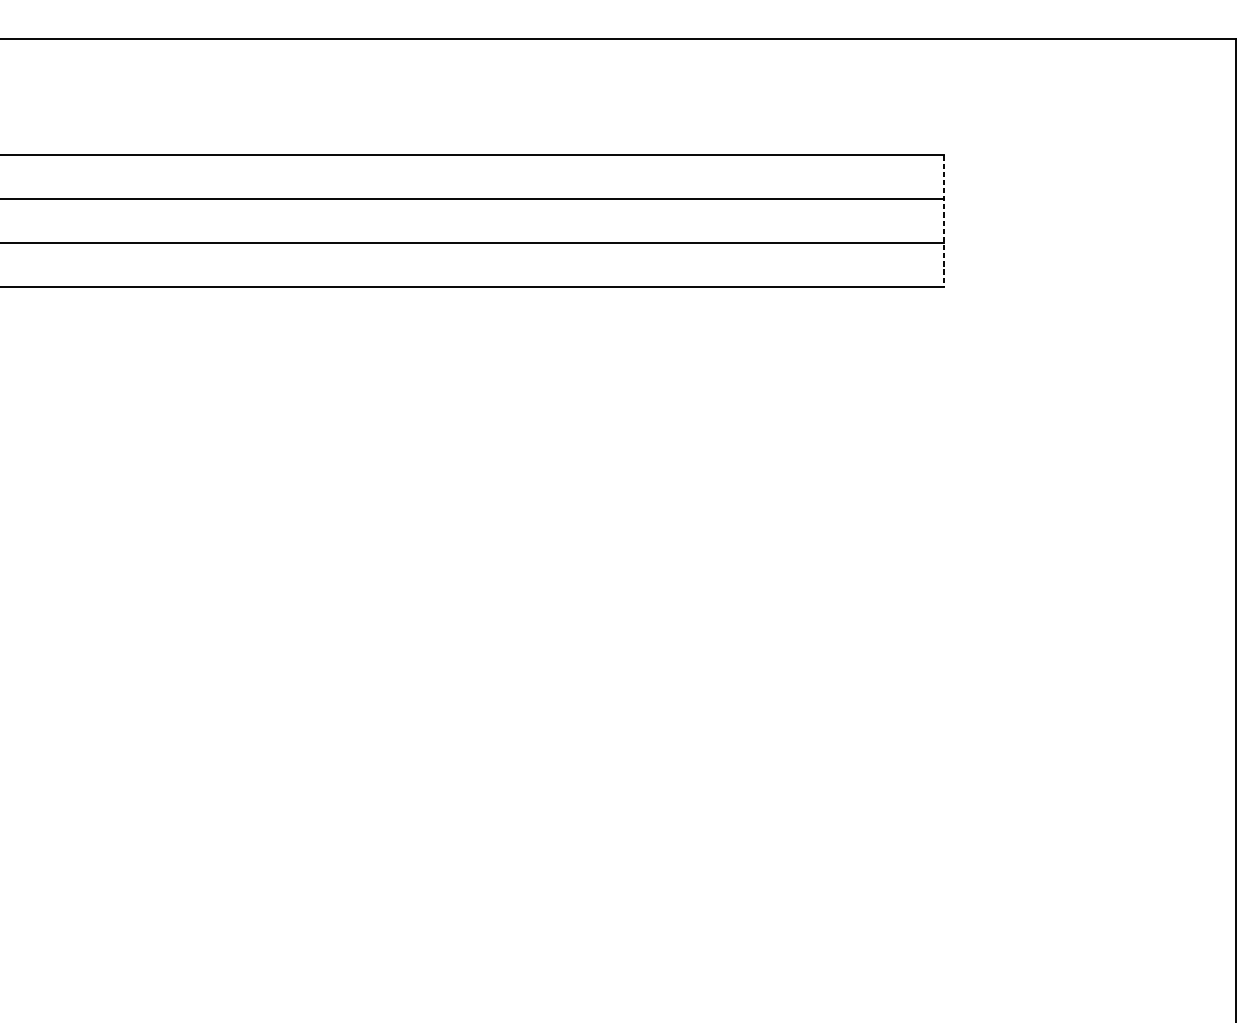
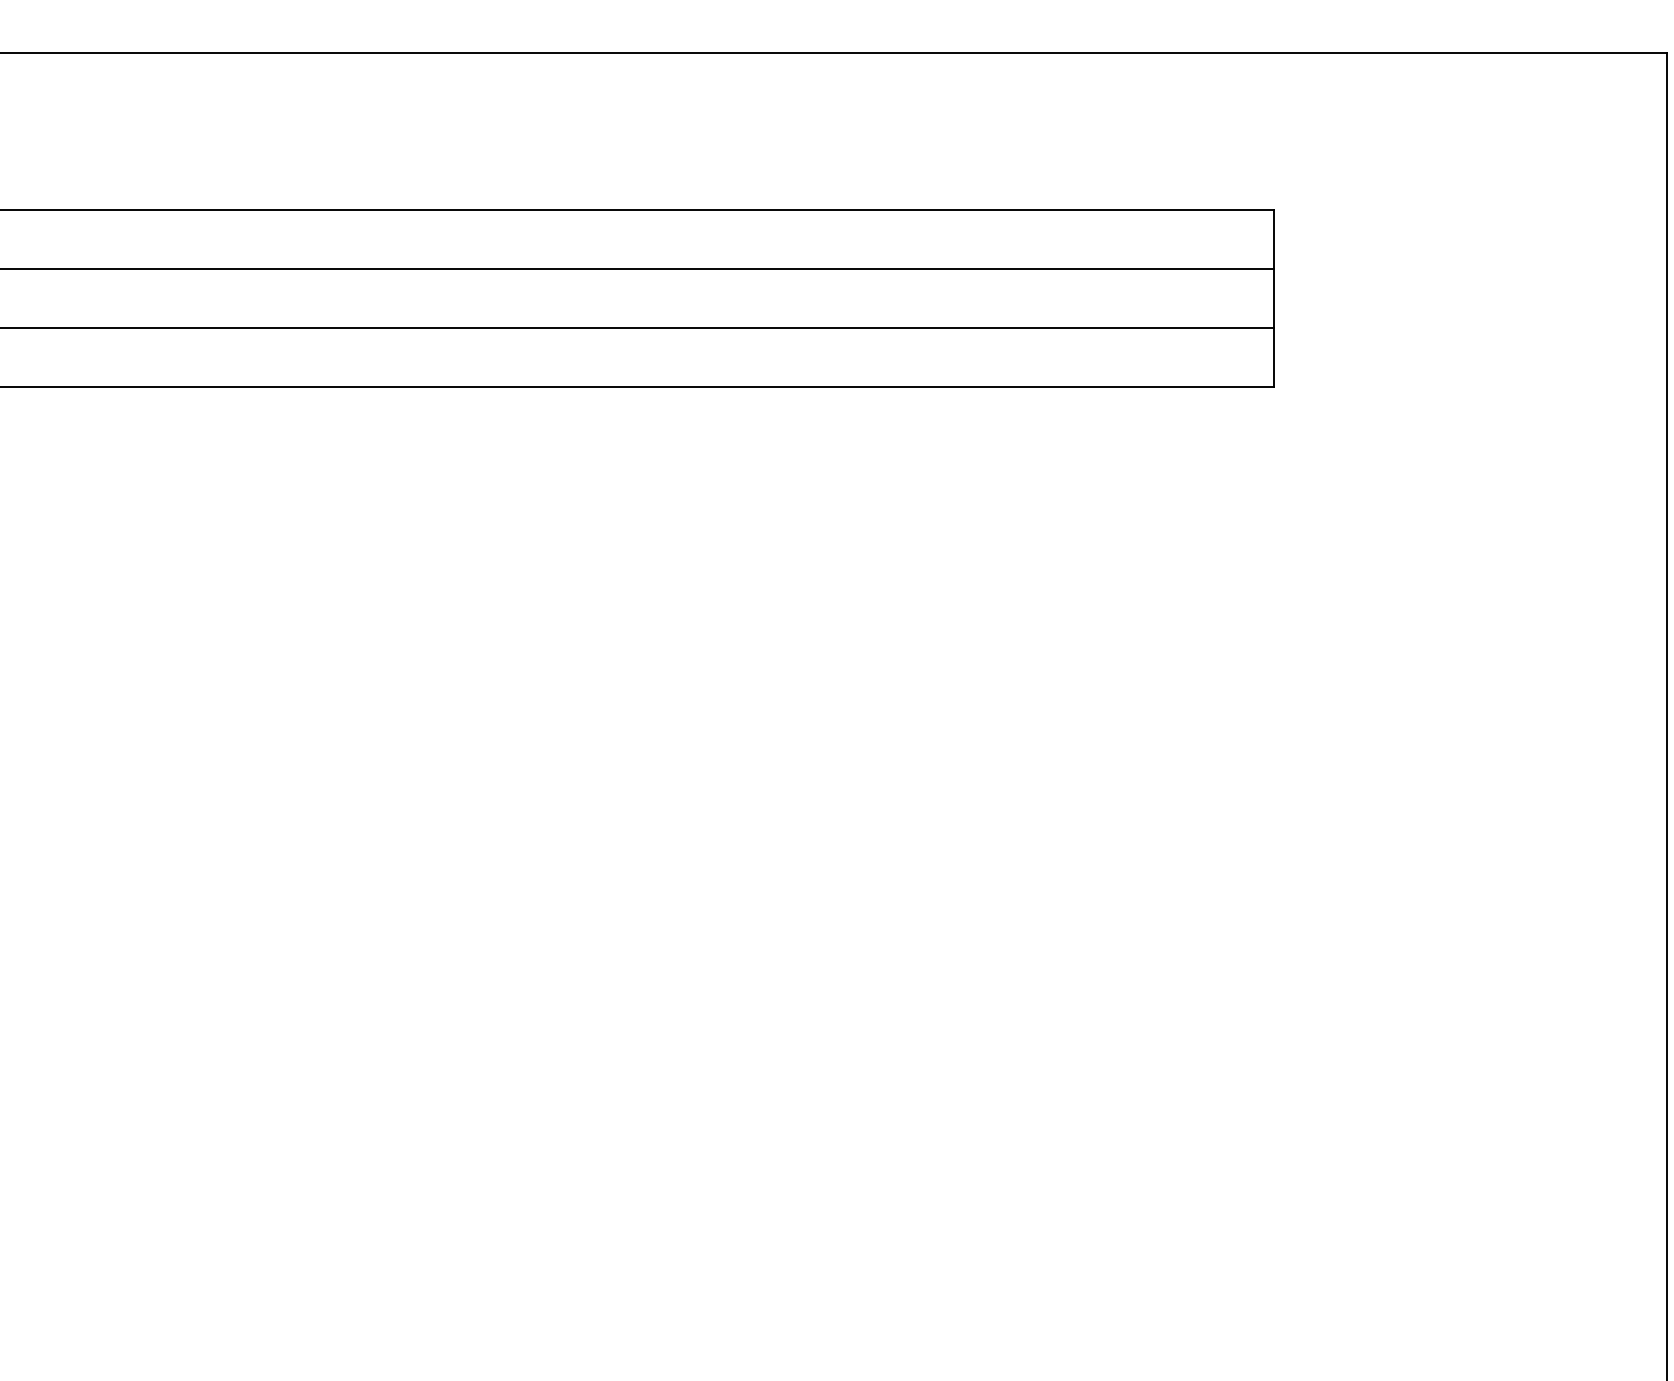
line: (943, 220) -> (1273, 298), dashed -> solid

